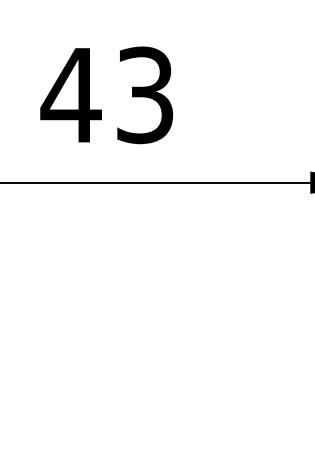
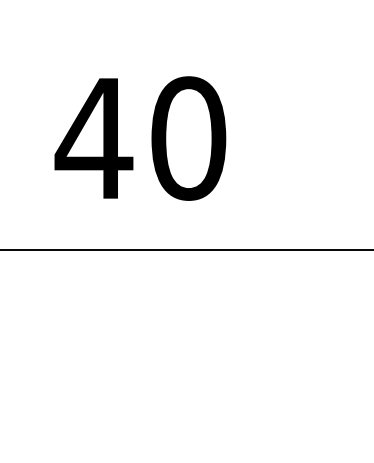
text: (145, 95) -> (188, 138), 43 -> 40

